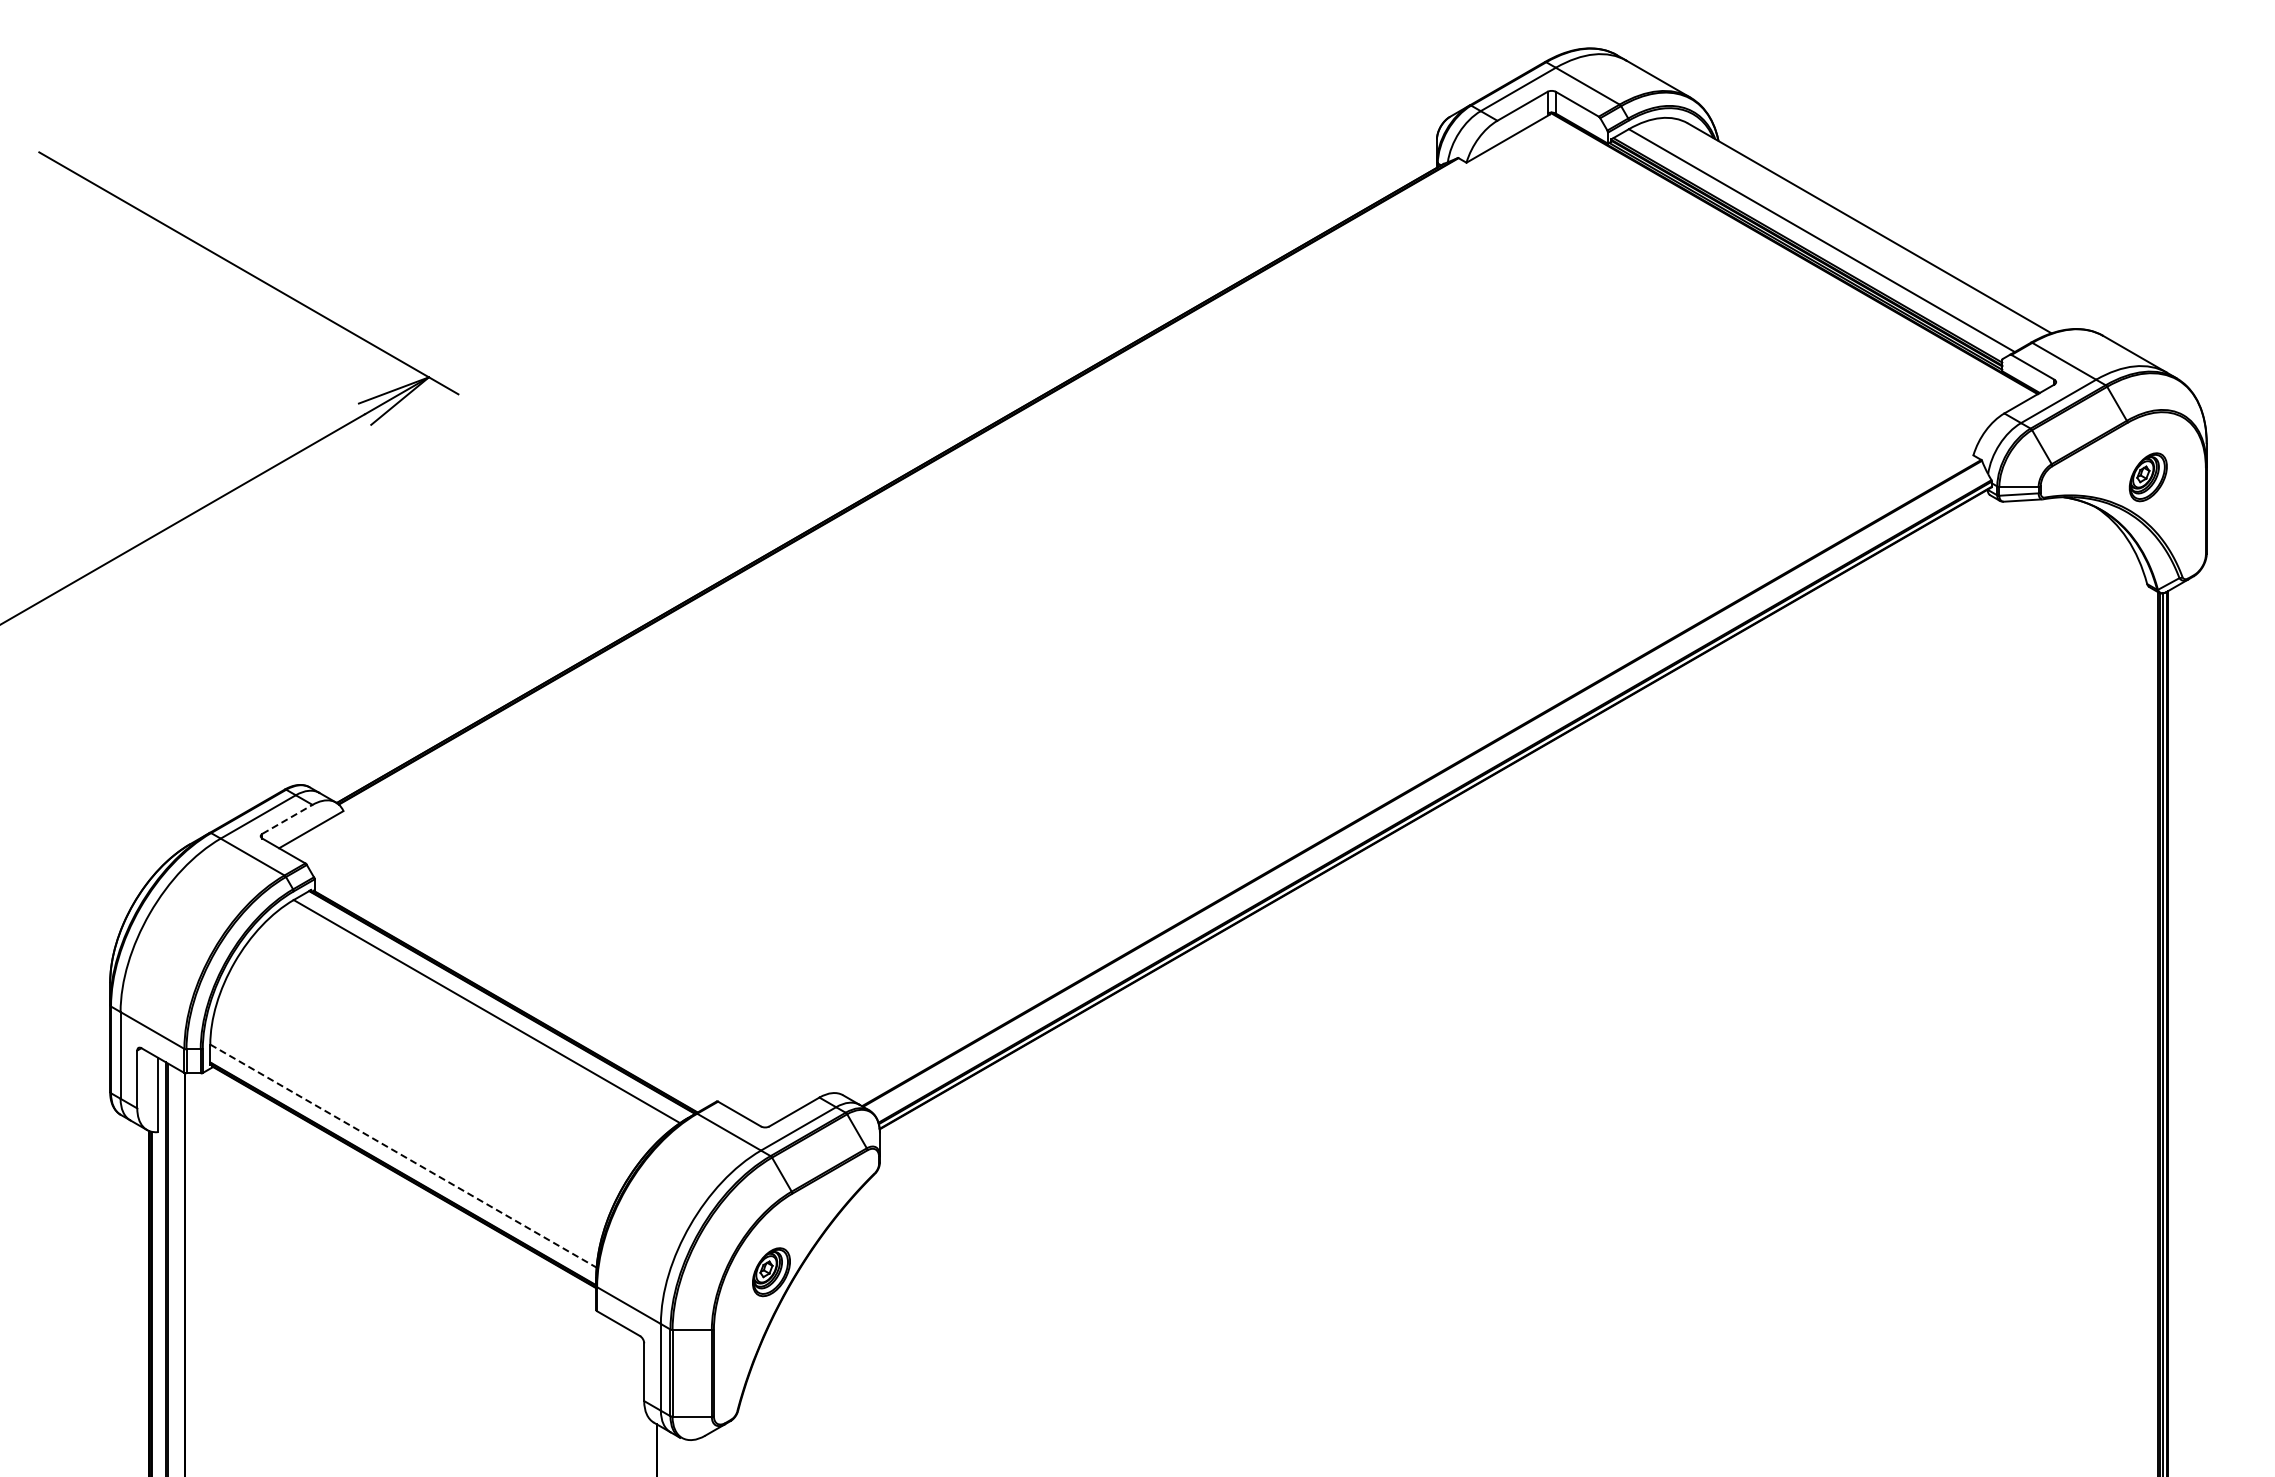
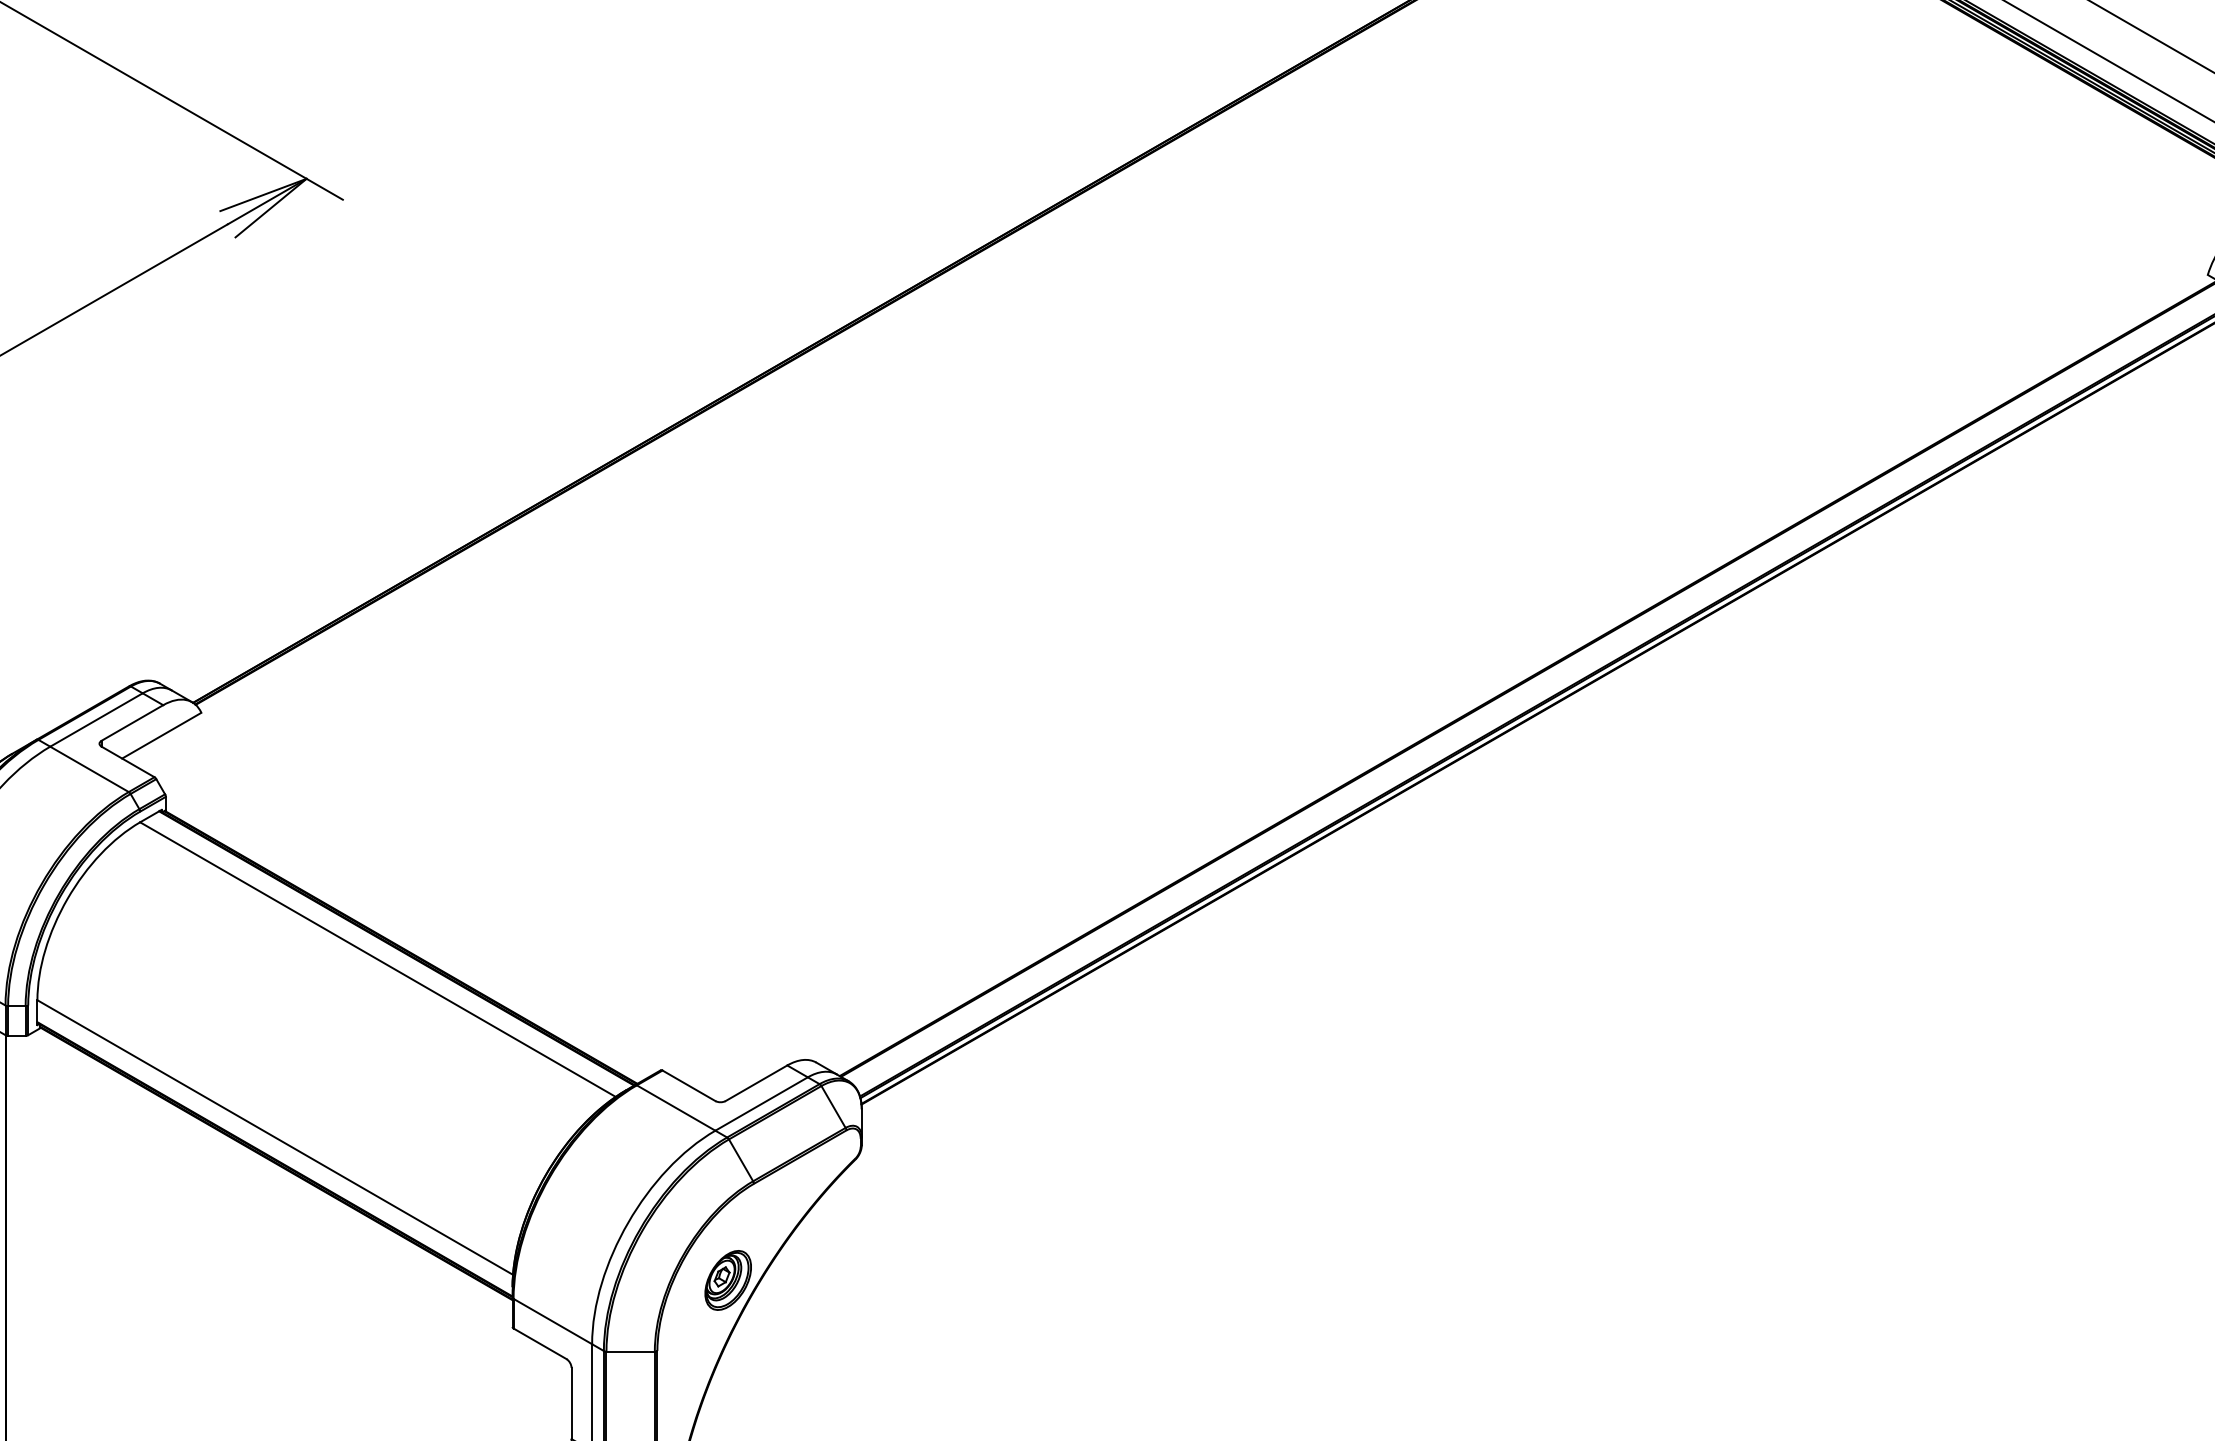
line: (287, 819) -> (132, 723), dashed -> solid
line: (403, 1156) -> (275, 1138), dashed -> solid

